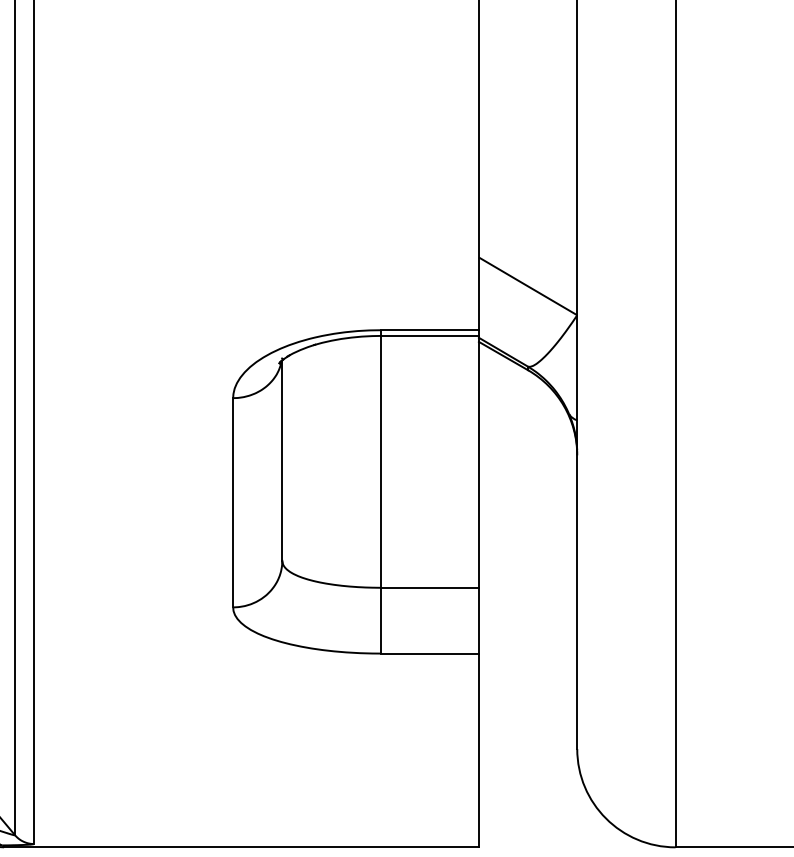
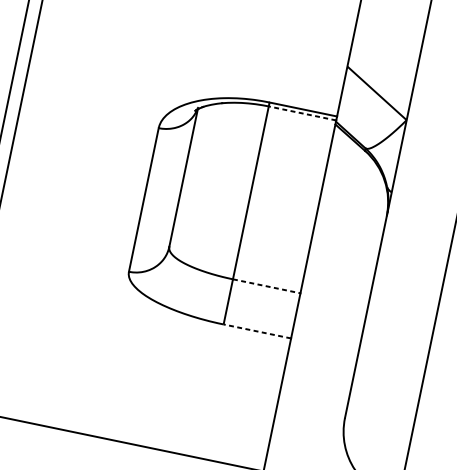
line: (429, 335) -> (302, 113), solid -> dashed
line: (430, 587) -> (267, 286), solid -> dashed
line: (429, 653) -> (257, 331), solid -> dashed

